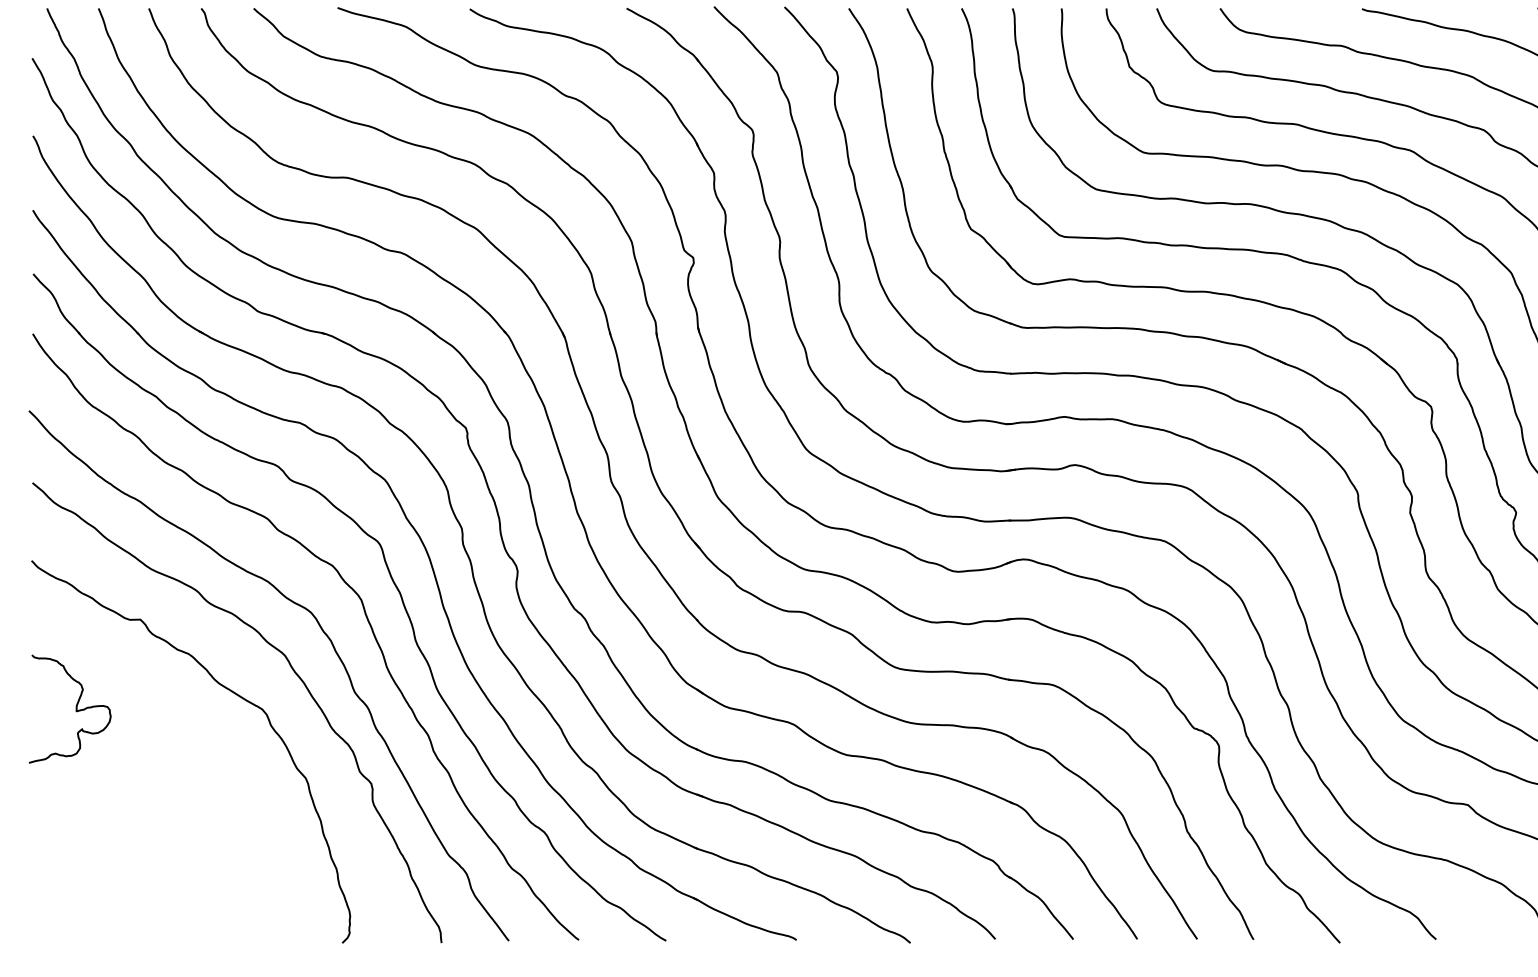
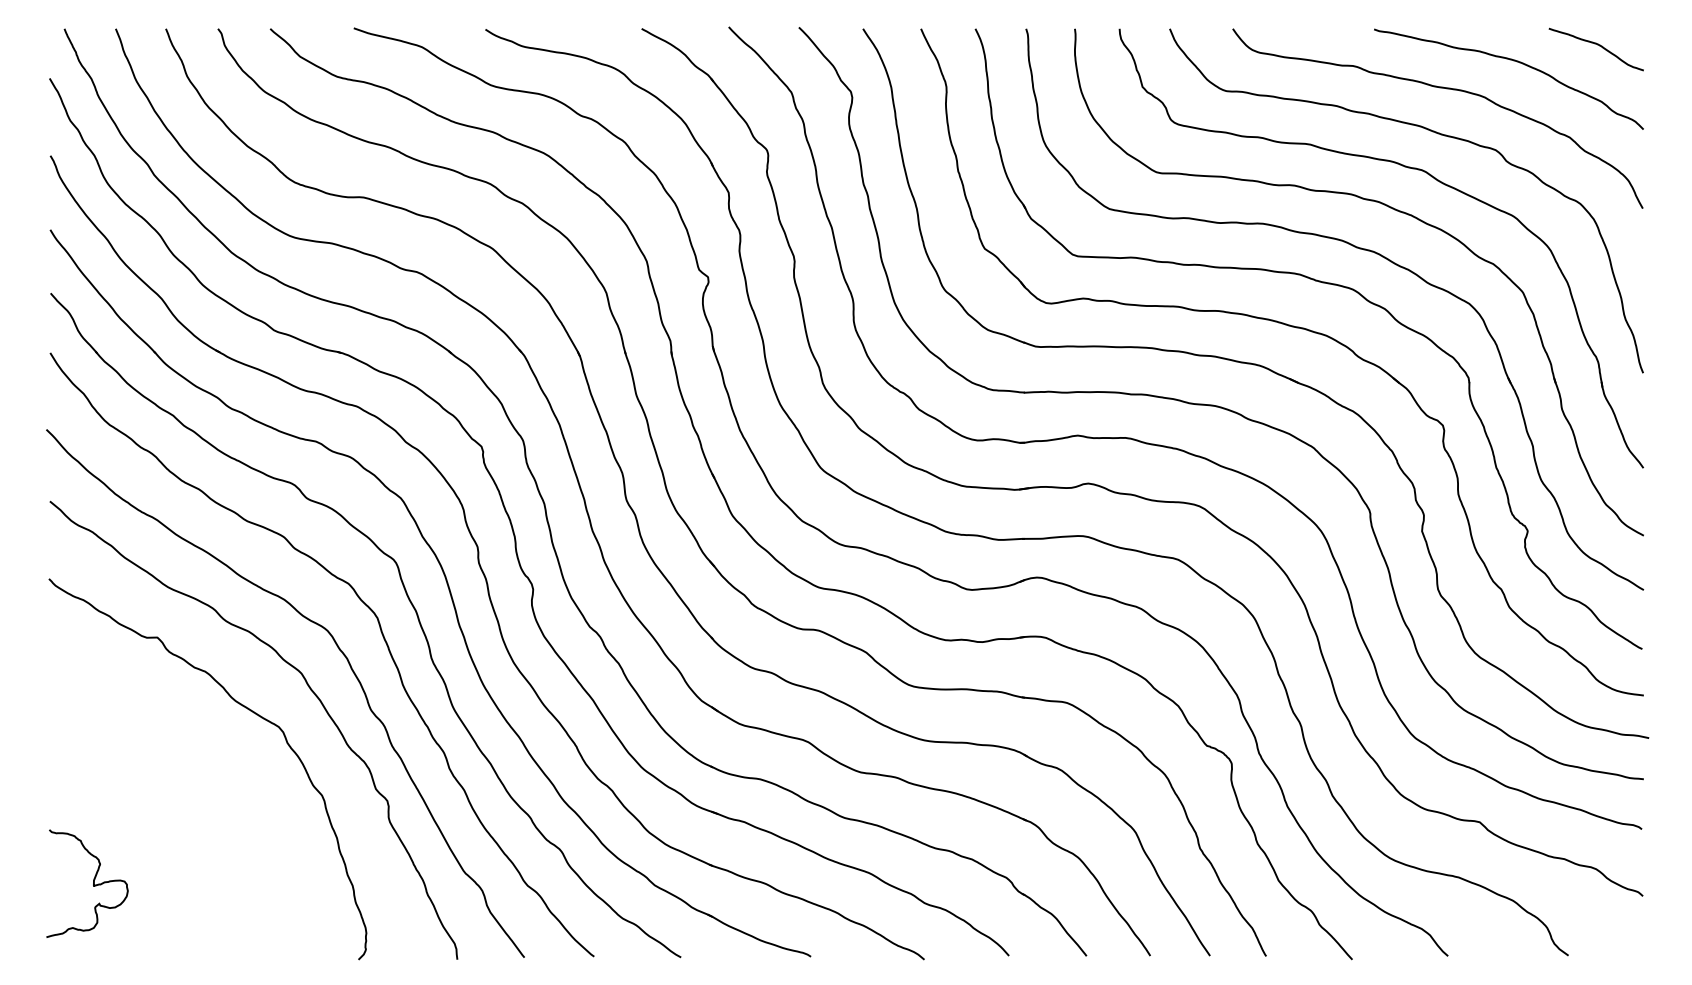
curve: (76, 708) -> (93, 883), moved

